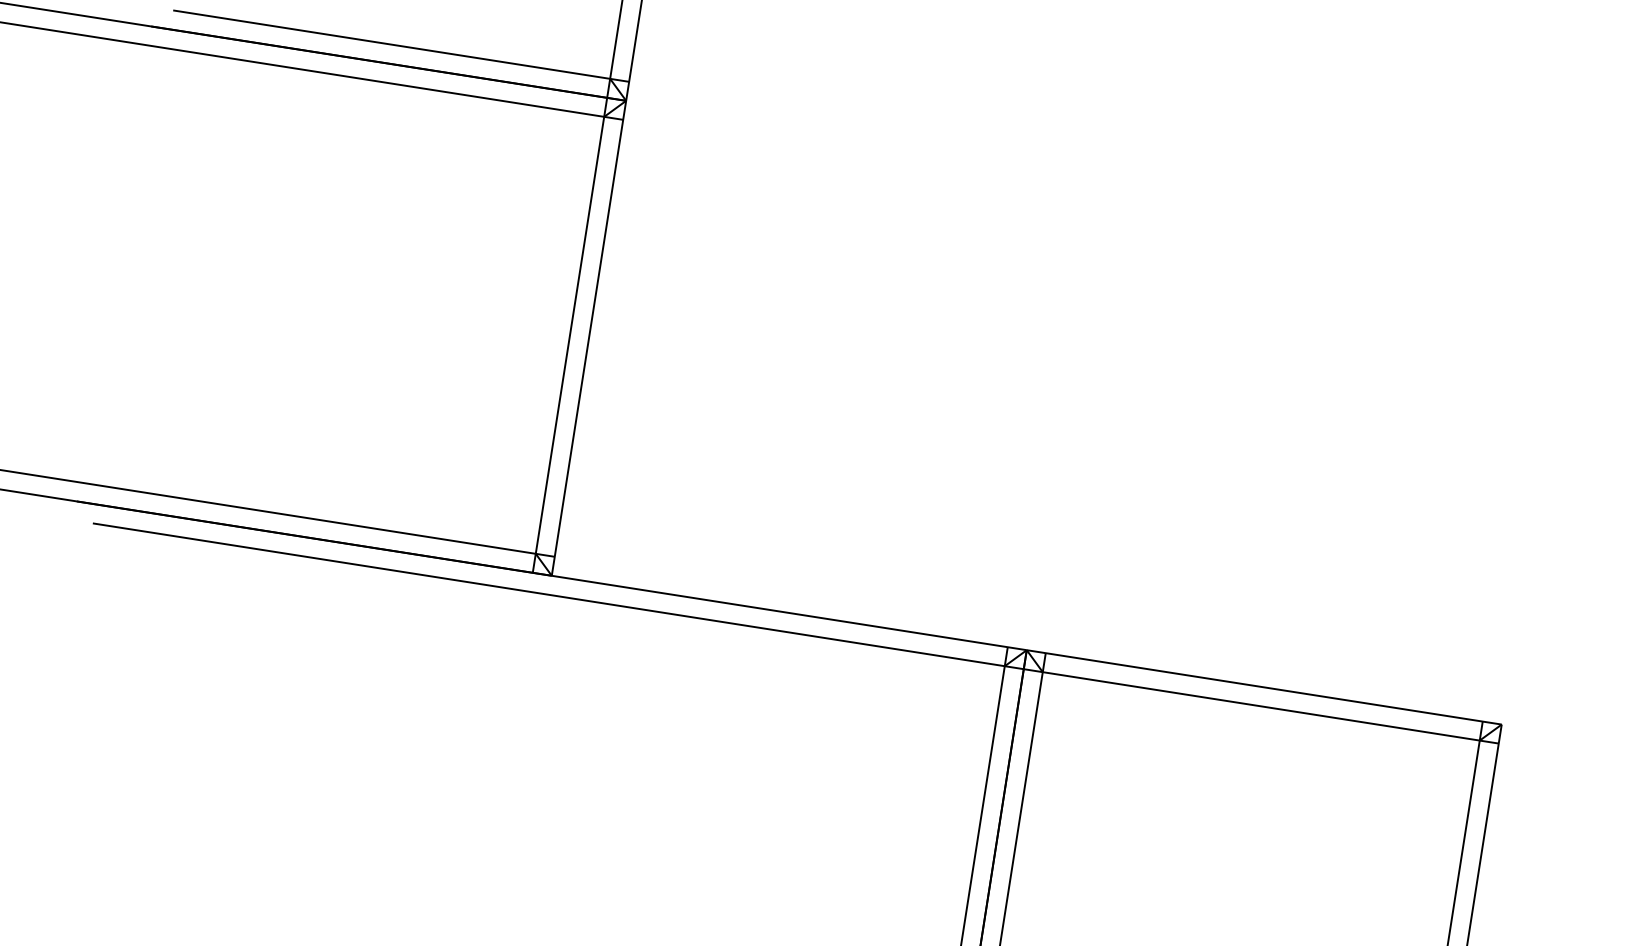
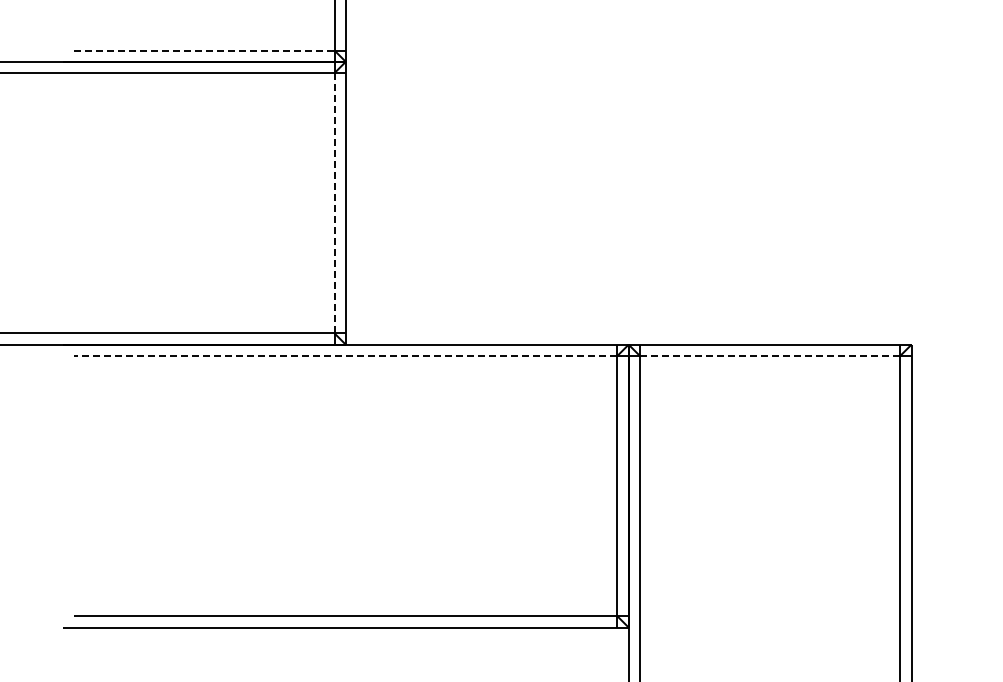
line: (391, 44) -> (204, 50), solid -> dashed
line: (570, 334) -> (334, 202), solid -> dashed
line: (548, 595) -> (345, 356), solid -> dashed
line: (1260, 707) -> (769, 356), solid -> dashed

